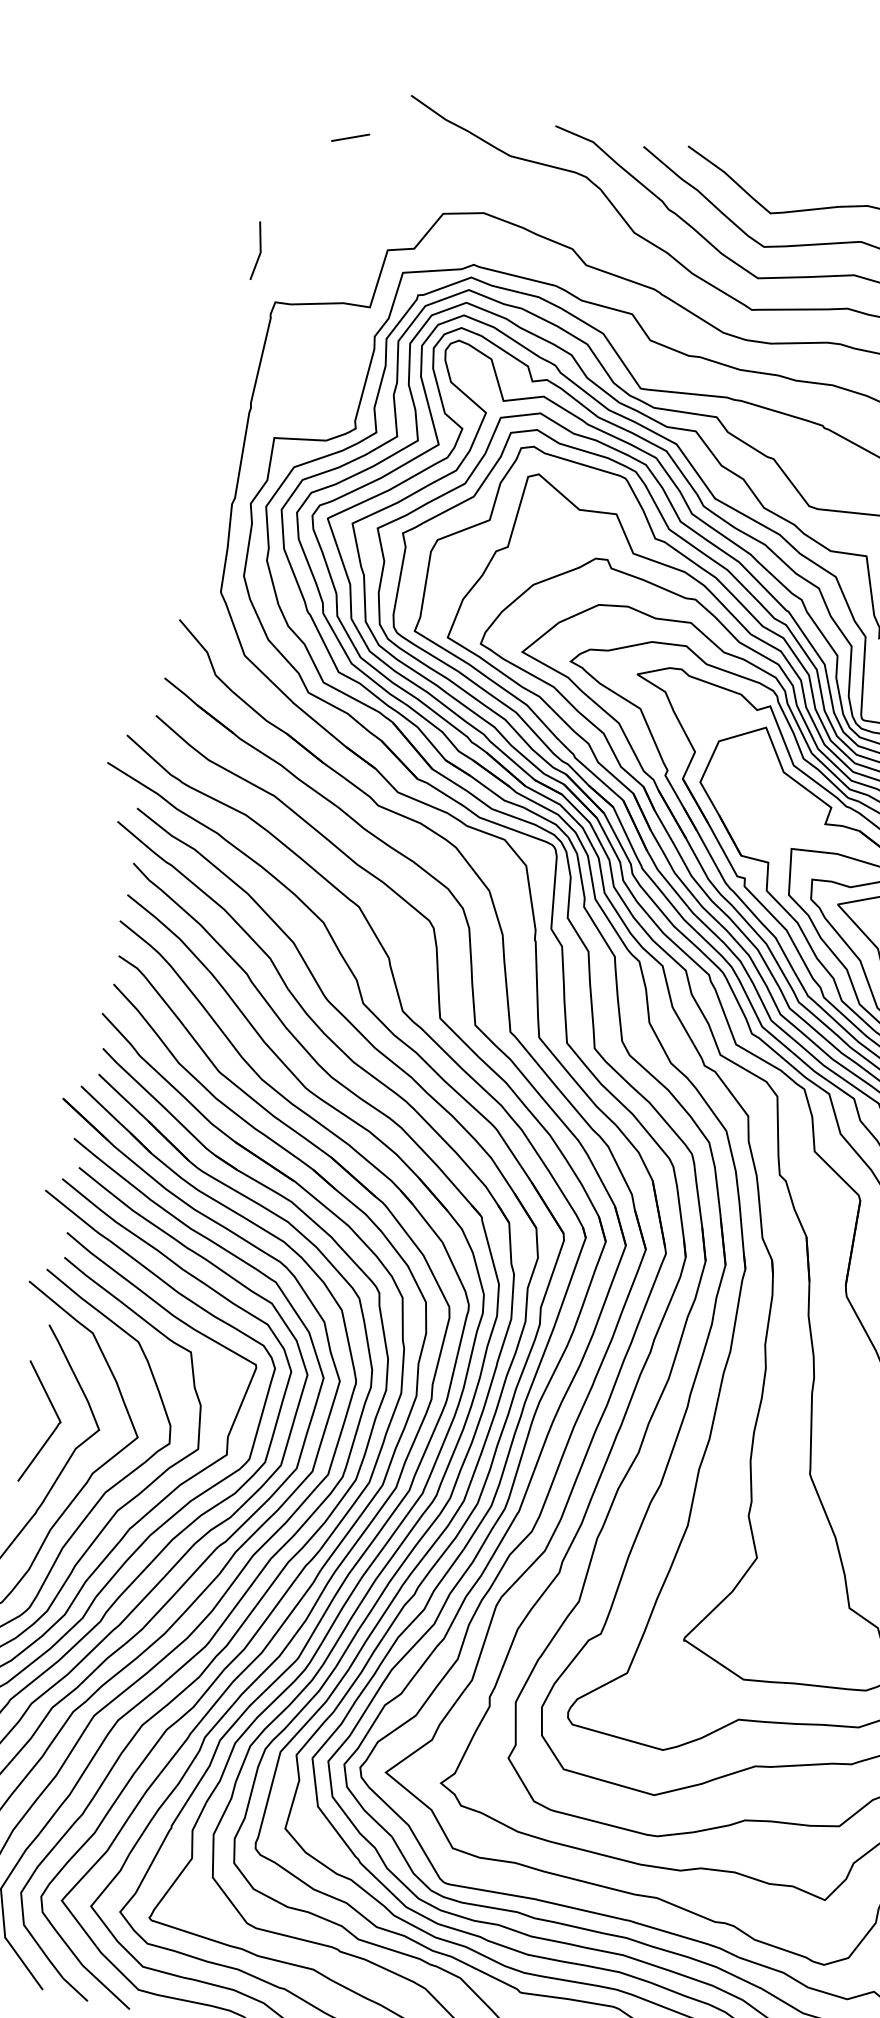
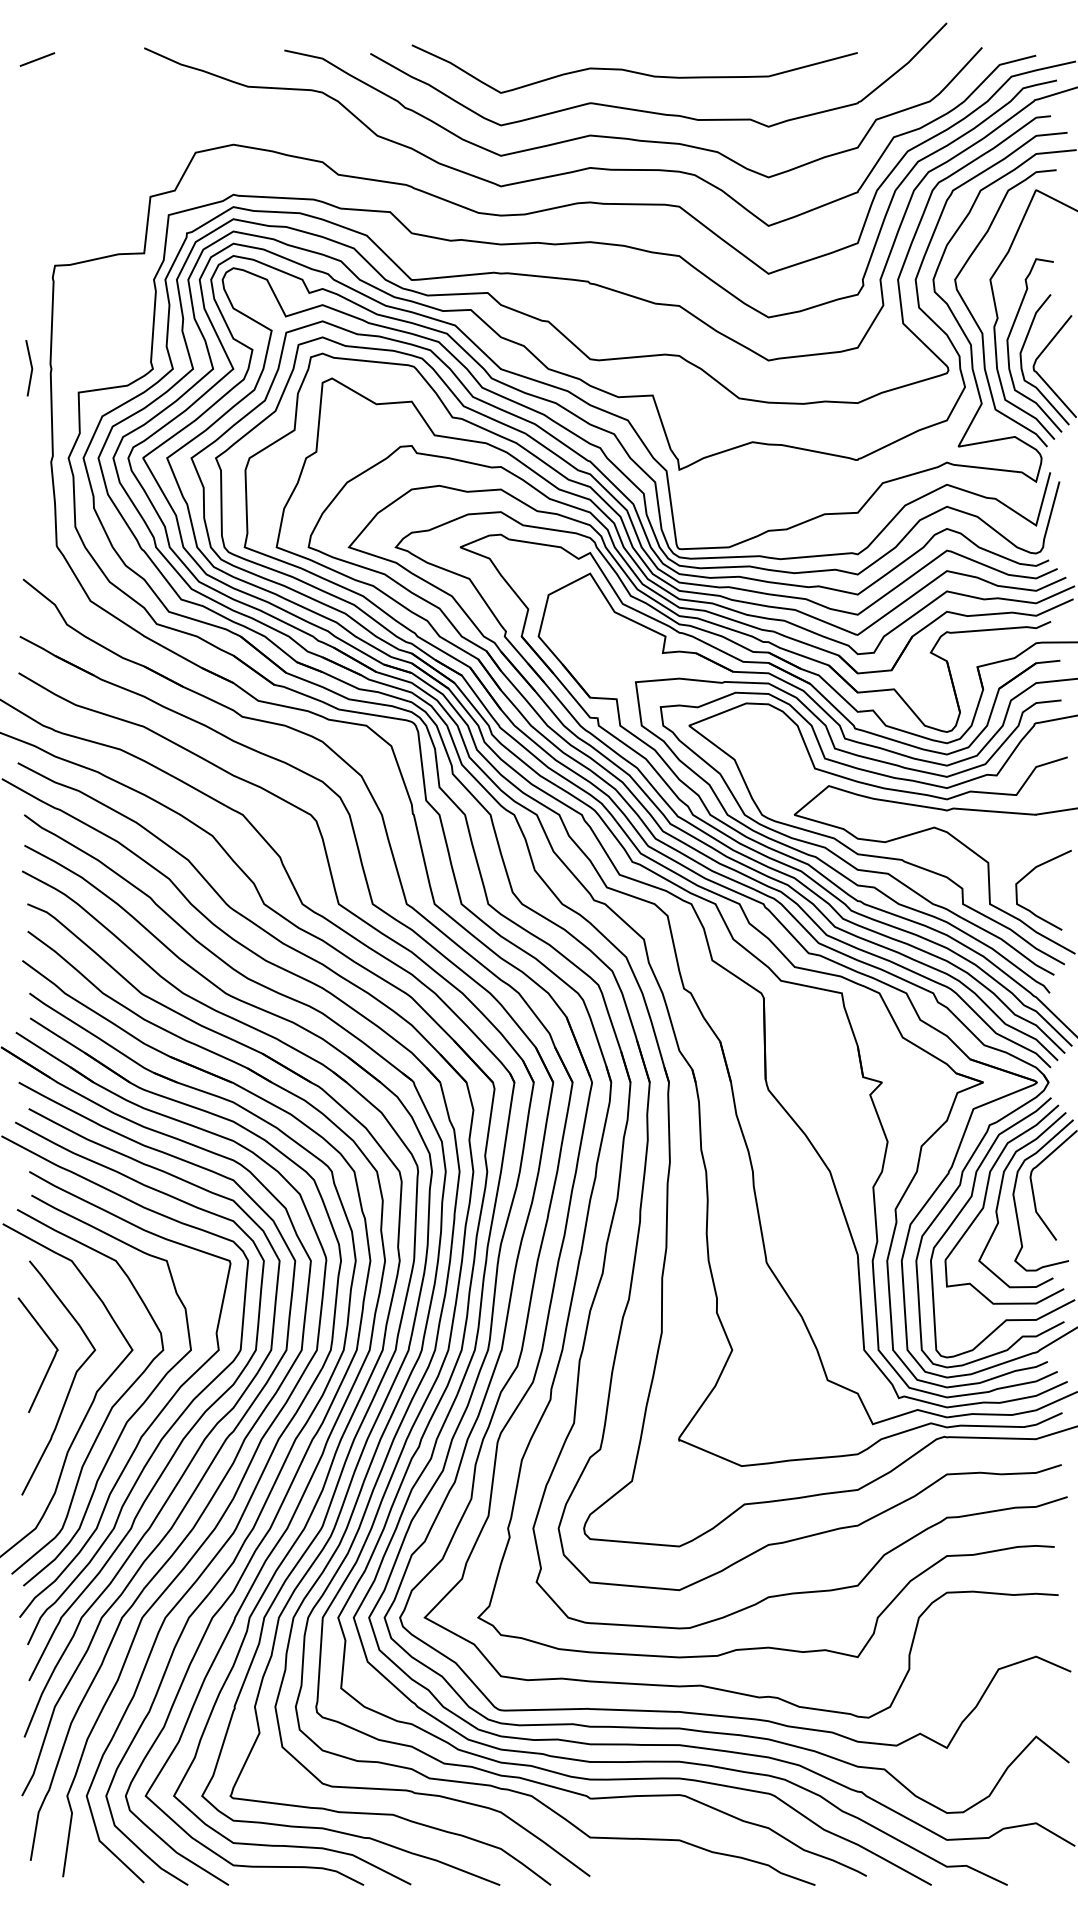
line: (350, 137) -> (37, 59), moved
line: (259, 251) -> (31, 368), moved

